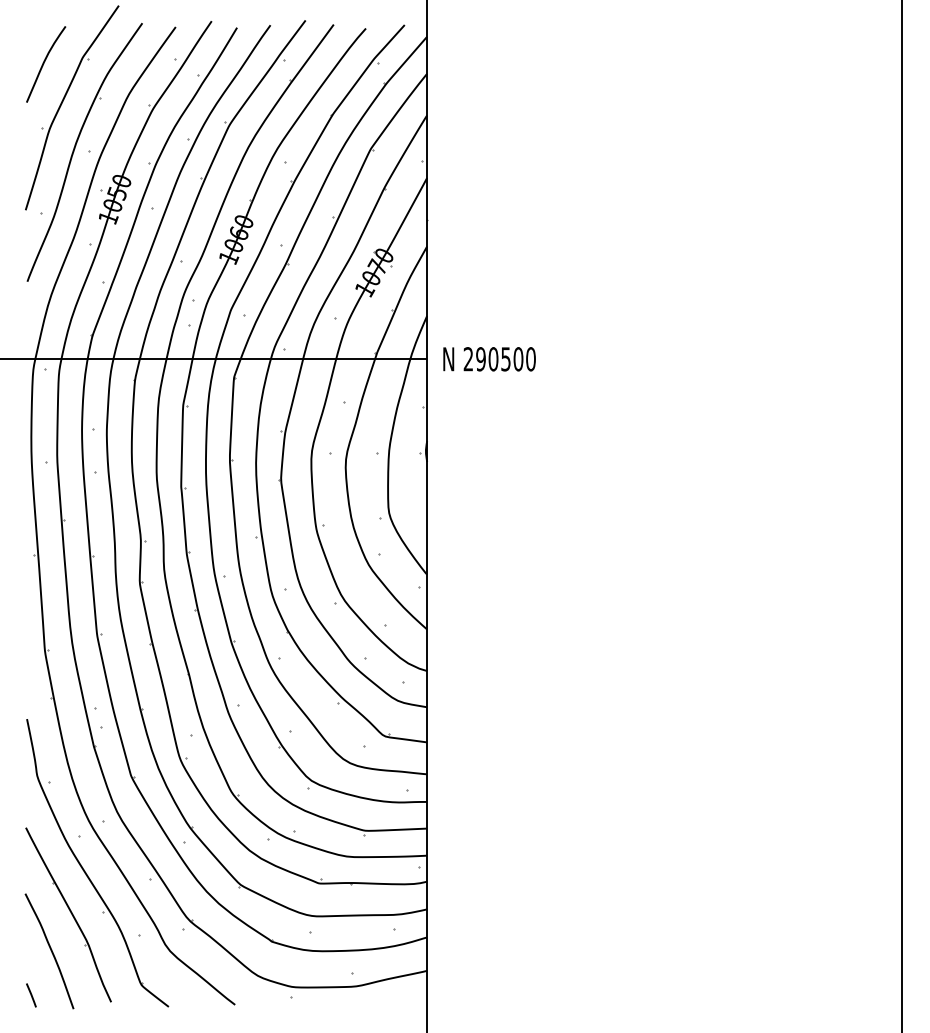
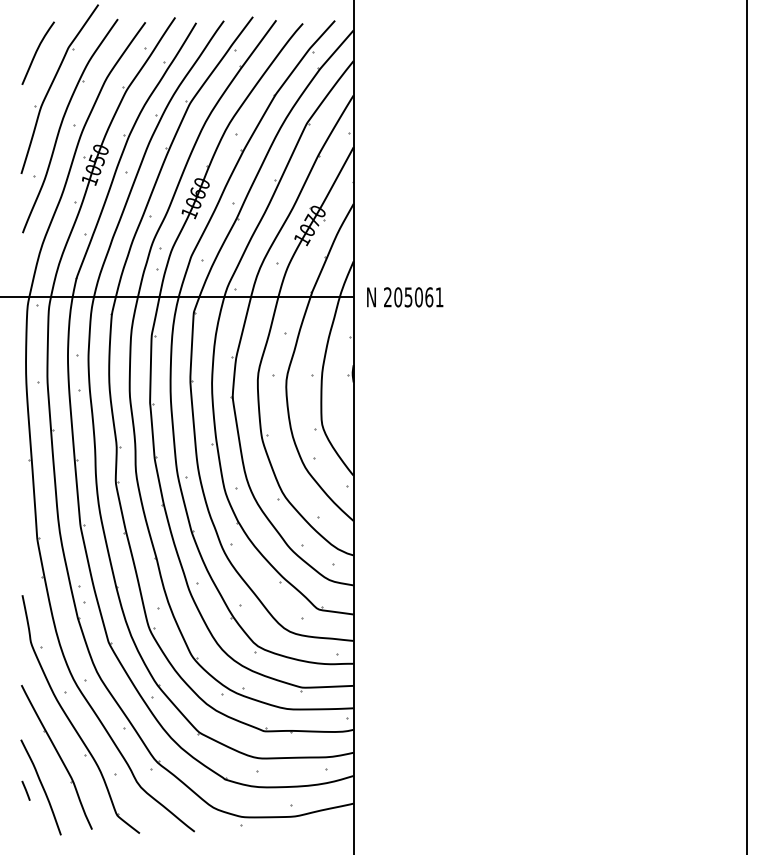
text: (505, 359) -> (418, 297), 290500 -> 205061
line: (31, 995) -> (26, 790), moved

